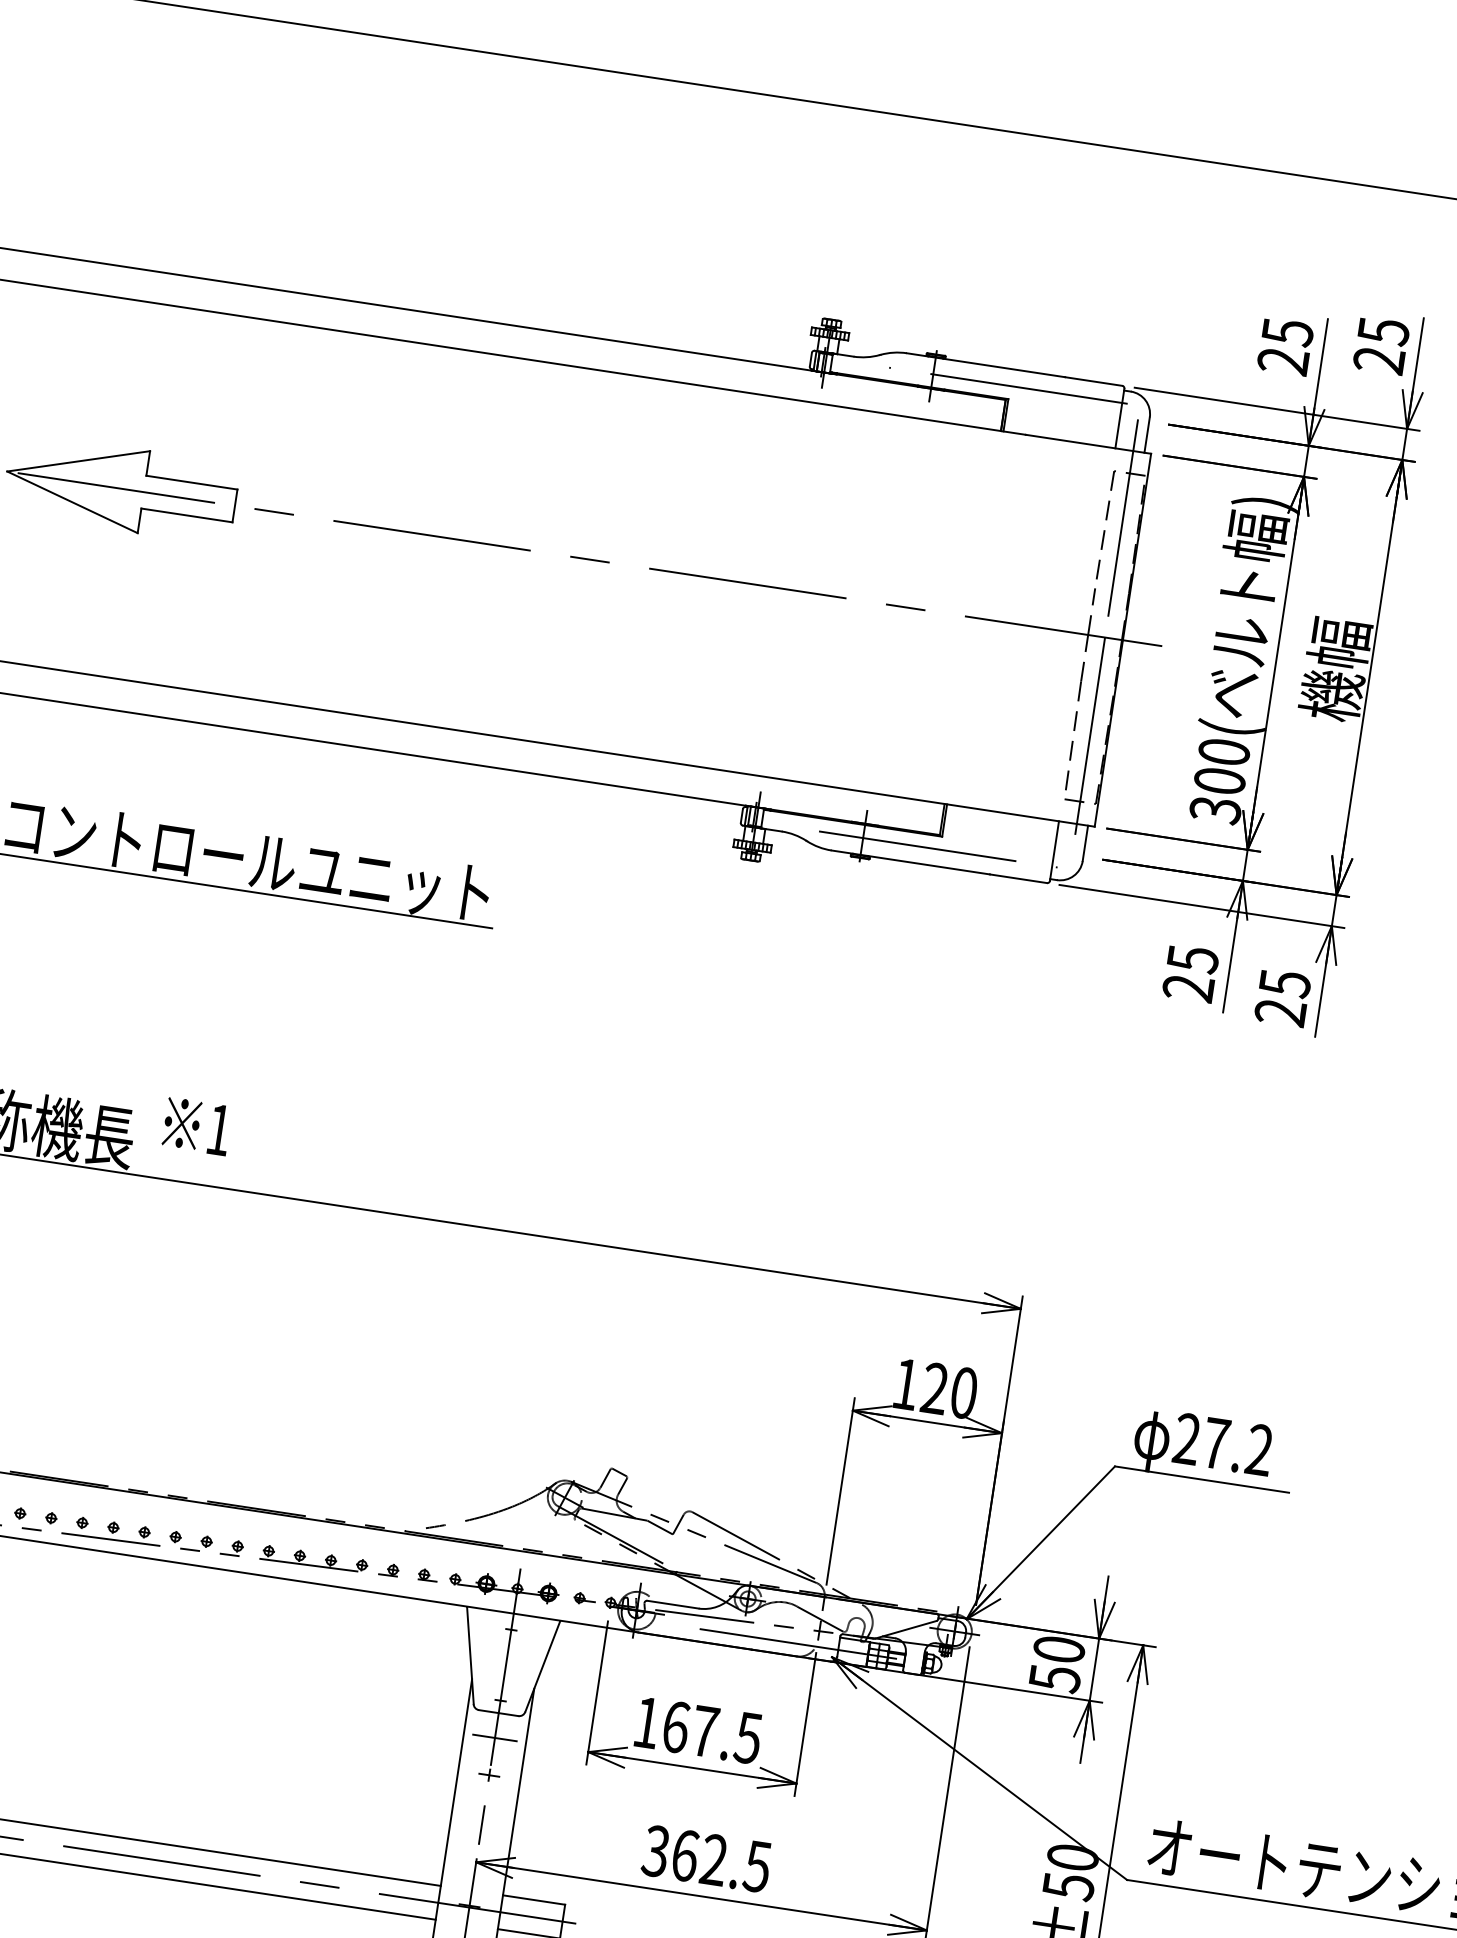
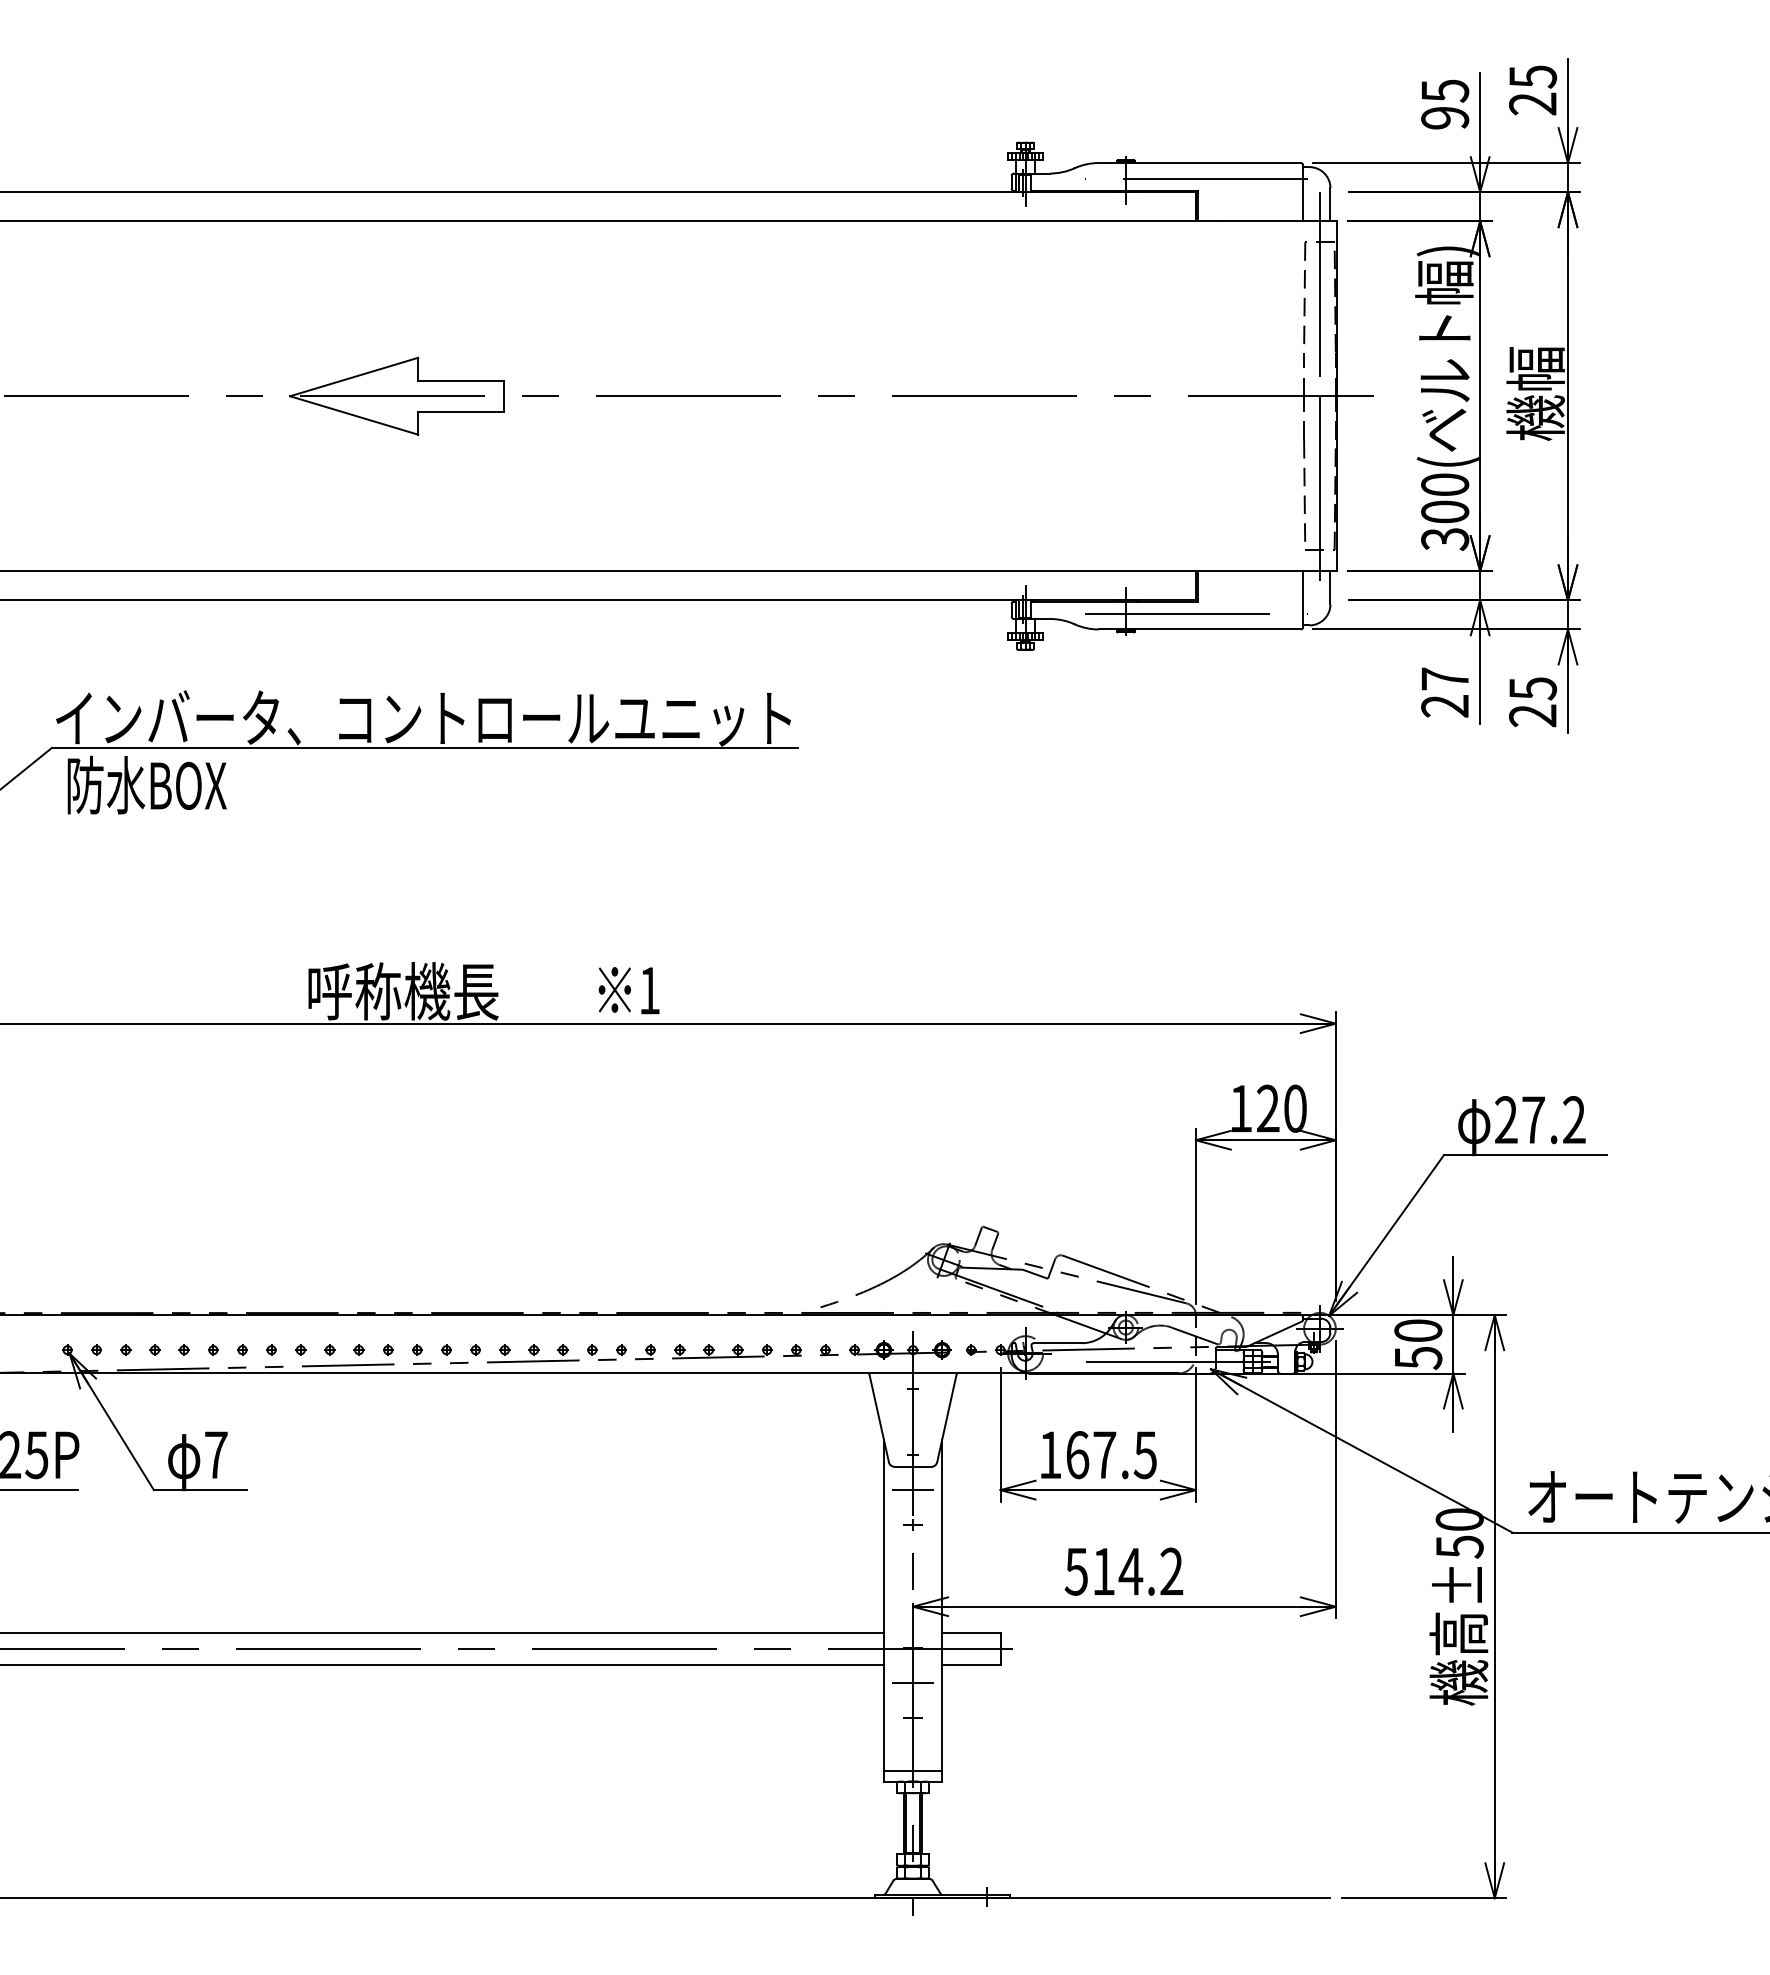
text: (1283, 361) -> (1445, 118), 25 -> 95
text: (1193, 958) -> (1445, 678), 25 -> 27
text: (196, 1126) -> (628, 990), moved
text: (707, 1858) -> (1124, 1571), 362.5 -> 514.2

